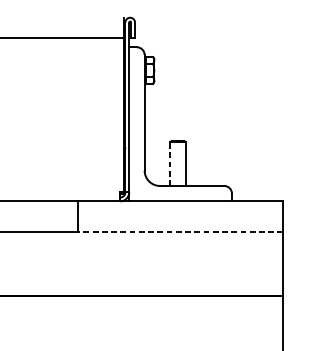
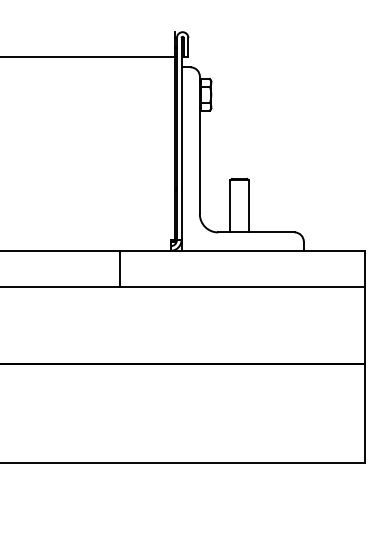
line: (170, 164) -> (230, 206), dashed -> solid
line: (180, 232) -> (242, 287), dashed -> solid

